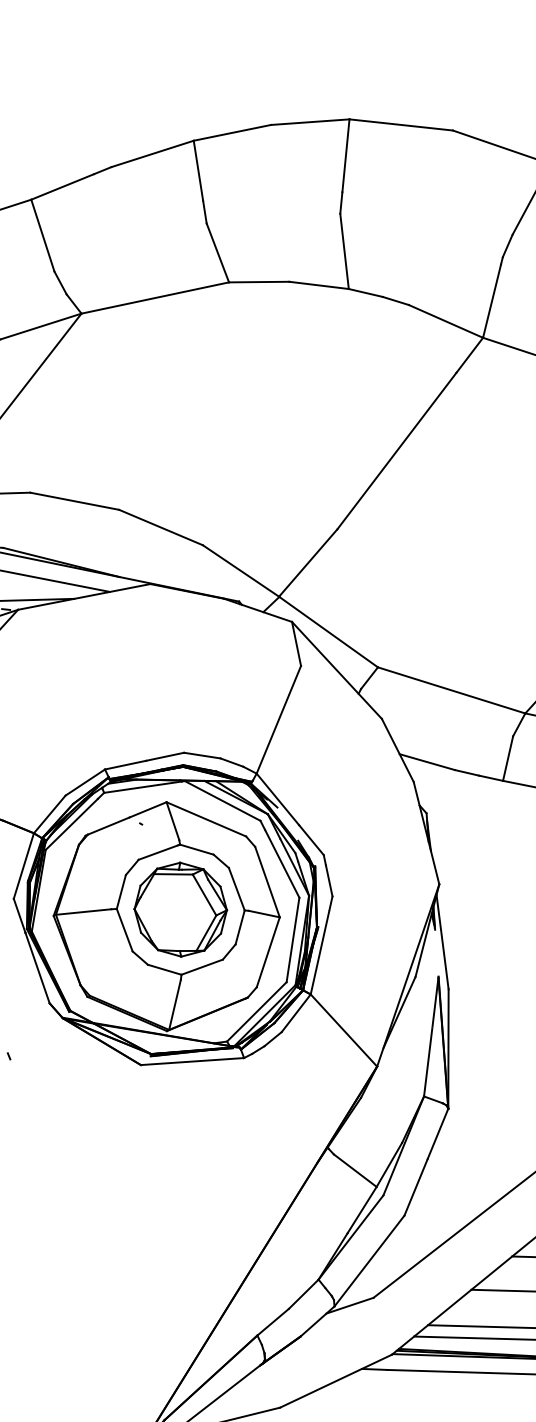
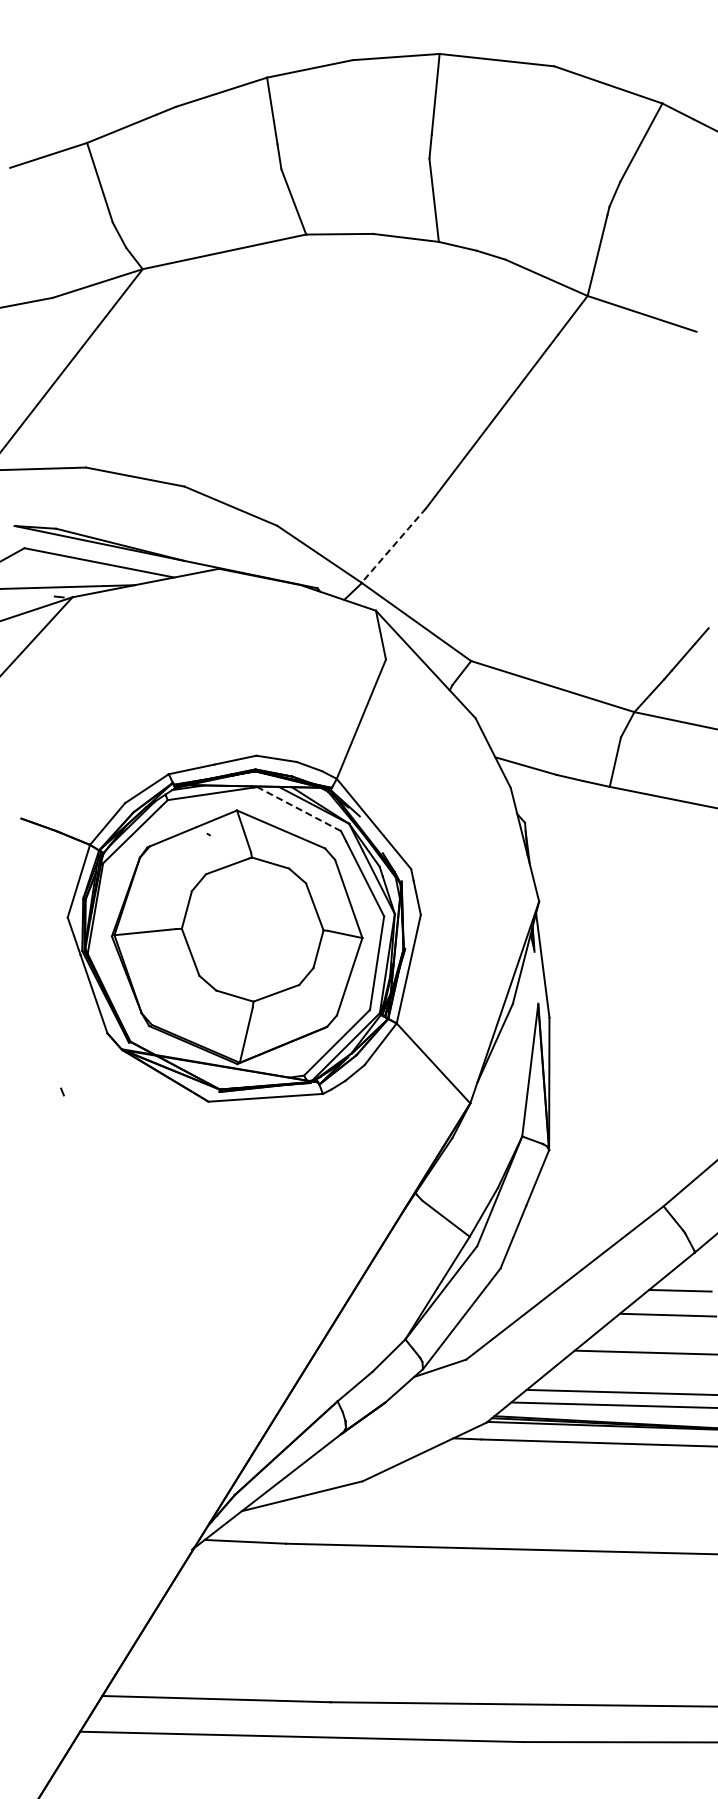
line: (307, 563) -> (393, 545), solid -> dashed
line: (222, 800) -> (298, 808), solid -> dashed
part: (180, 909) -> (252, 929), removed

